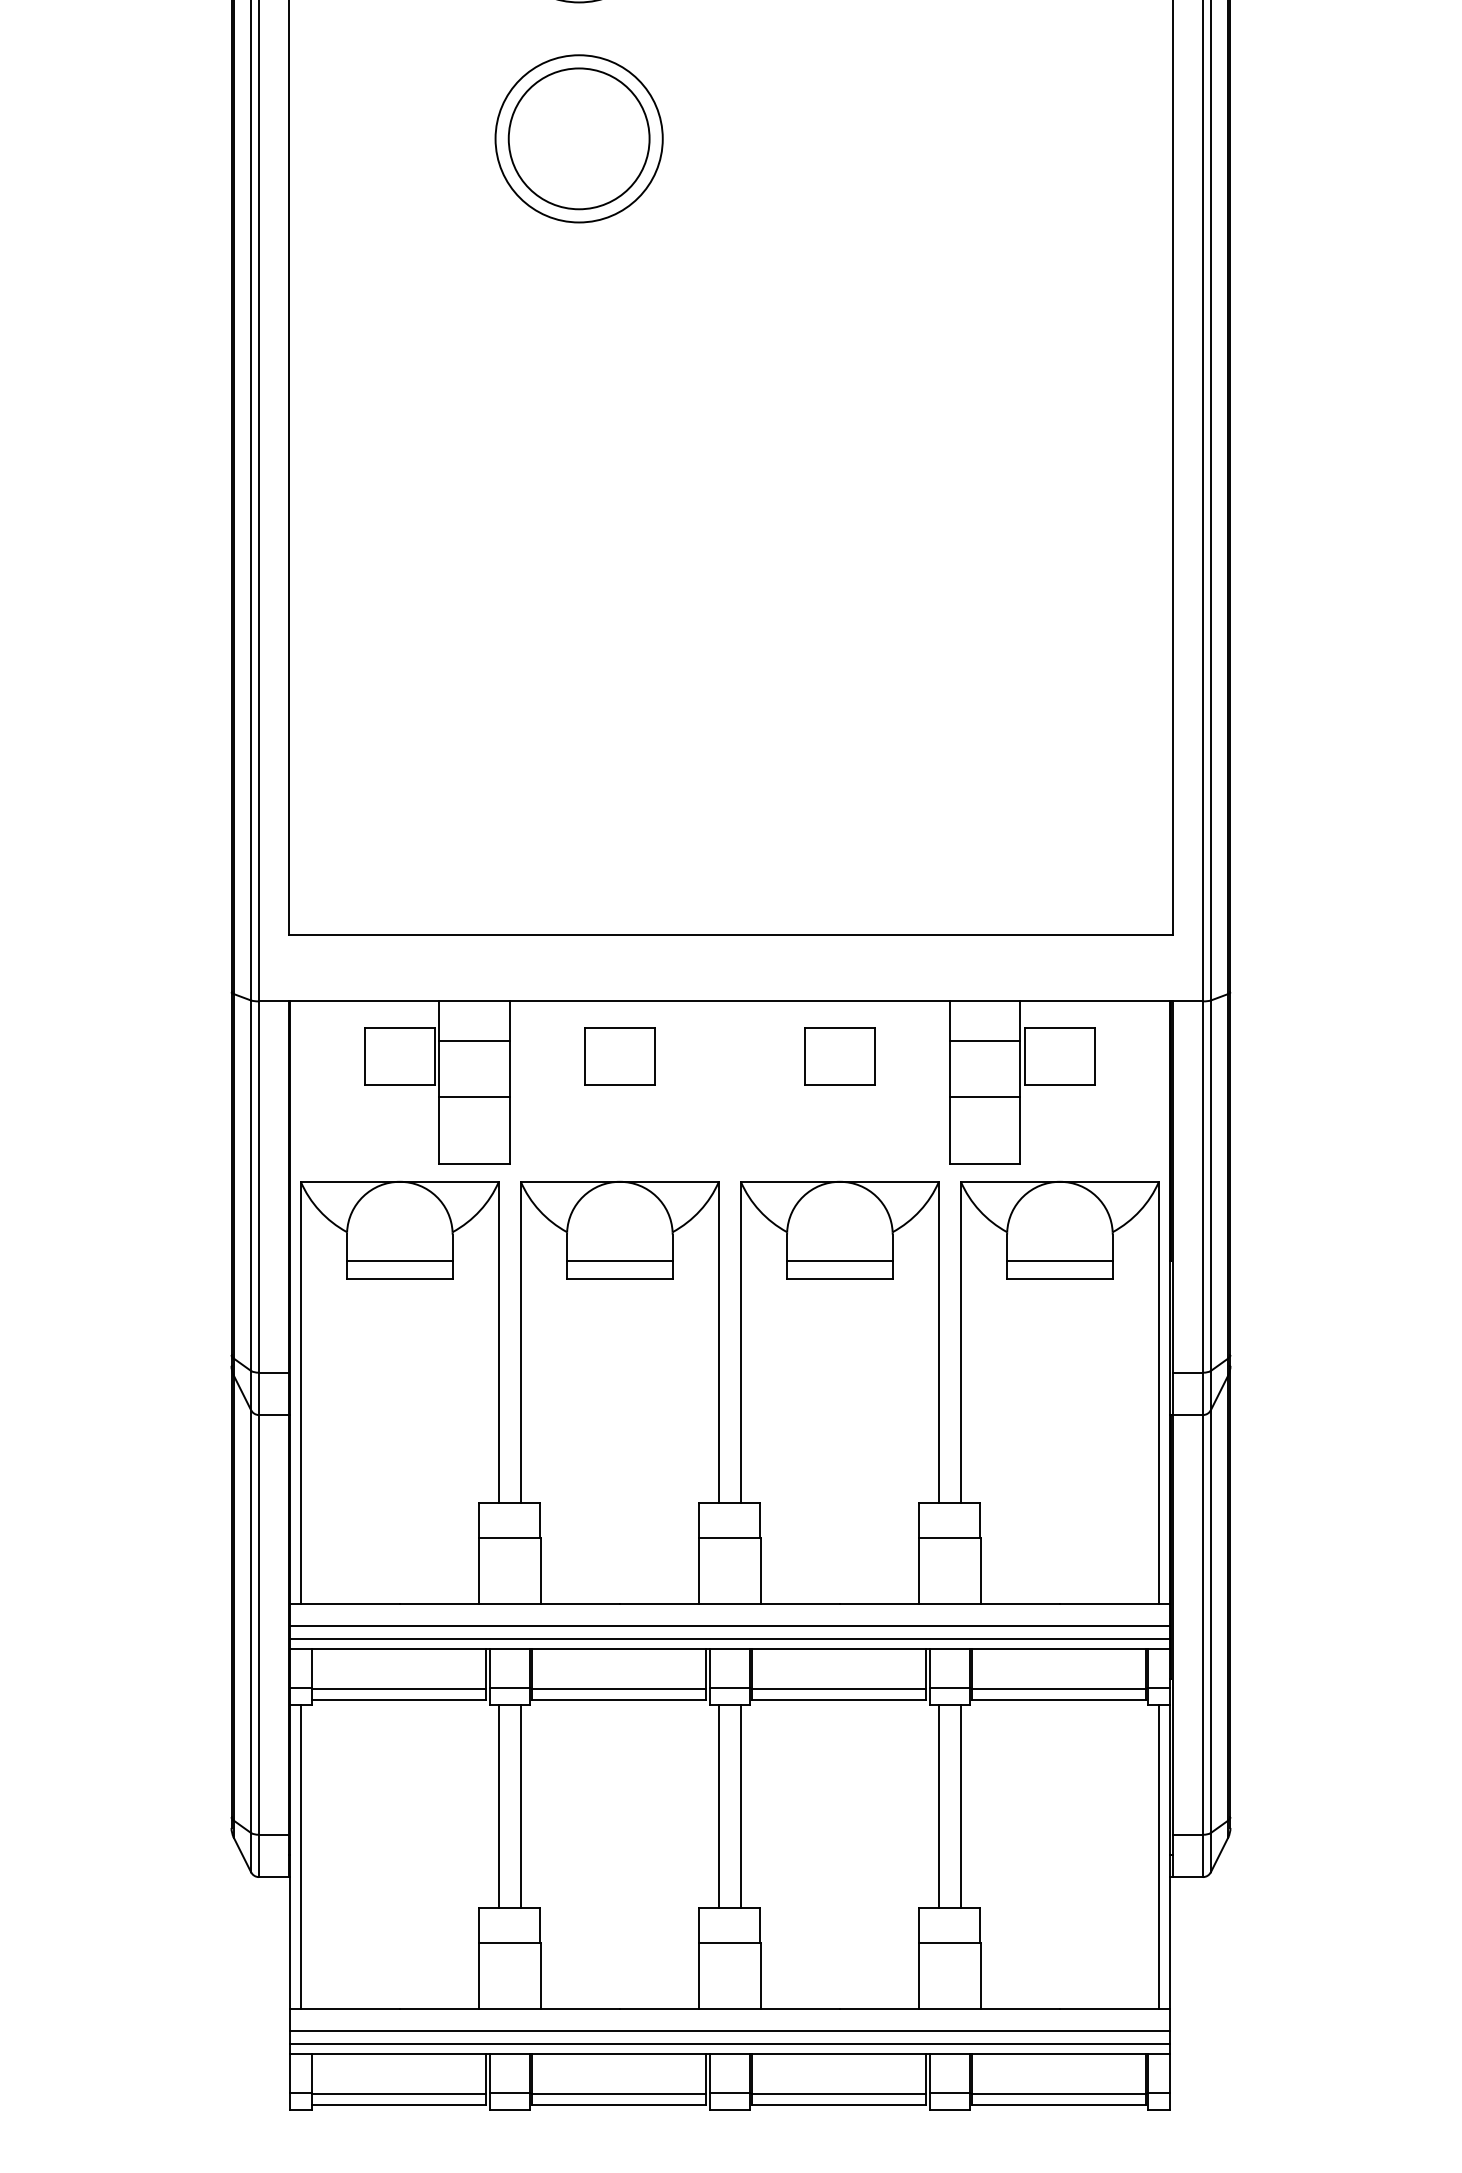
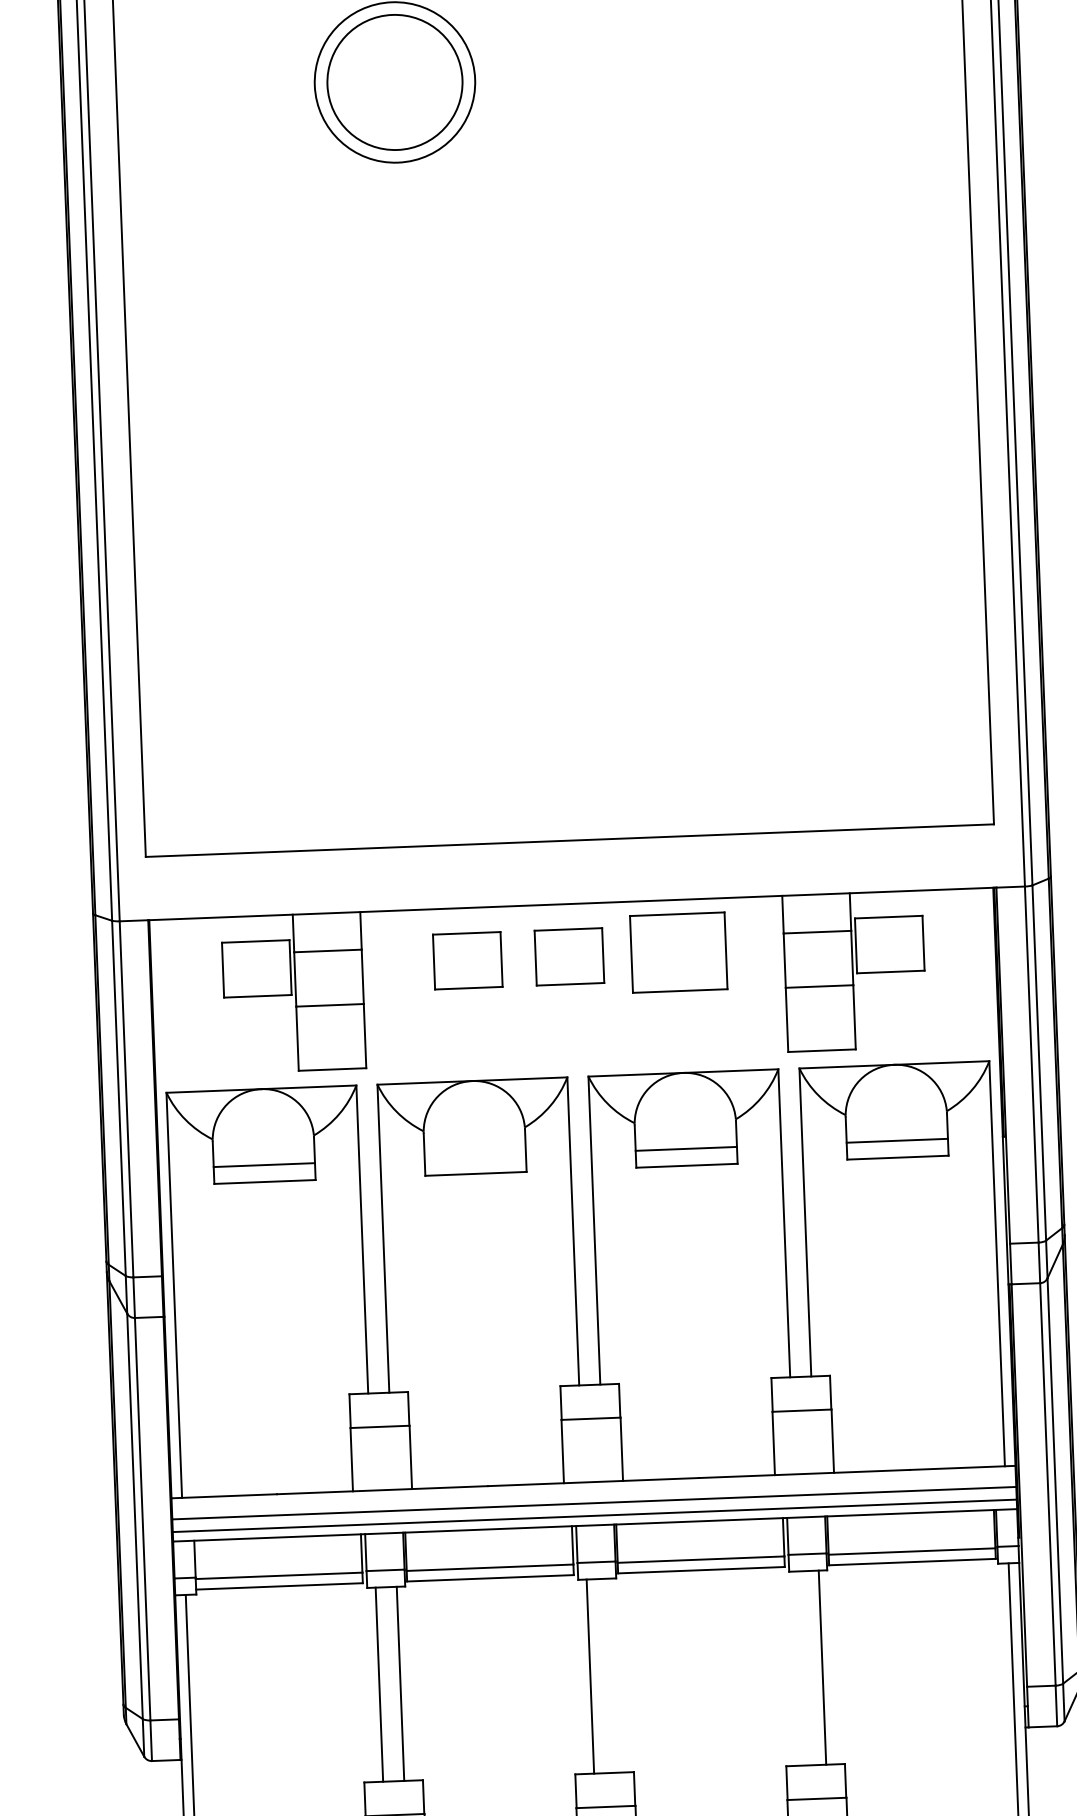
part: (725, 1056) -> (569, 956), added
part: (839, 1056) -> (678, 952), size x1.4
line: (619, 1261) -> (475, 1157), removed
line: (740, 1806) -> (611, 1675), removed
line: (938, 1806) -> (800, 1668), removed

